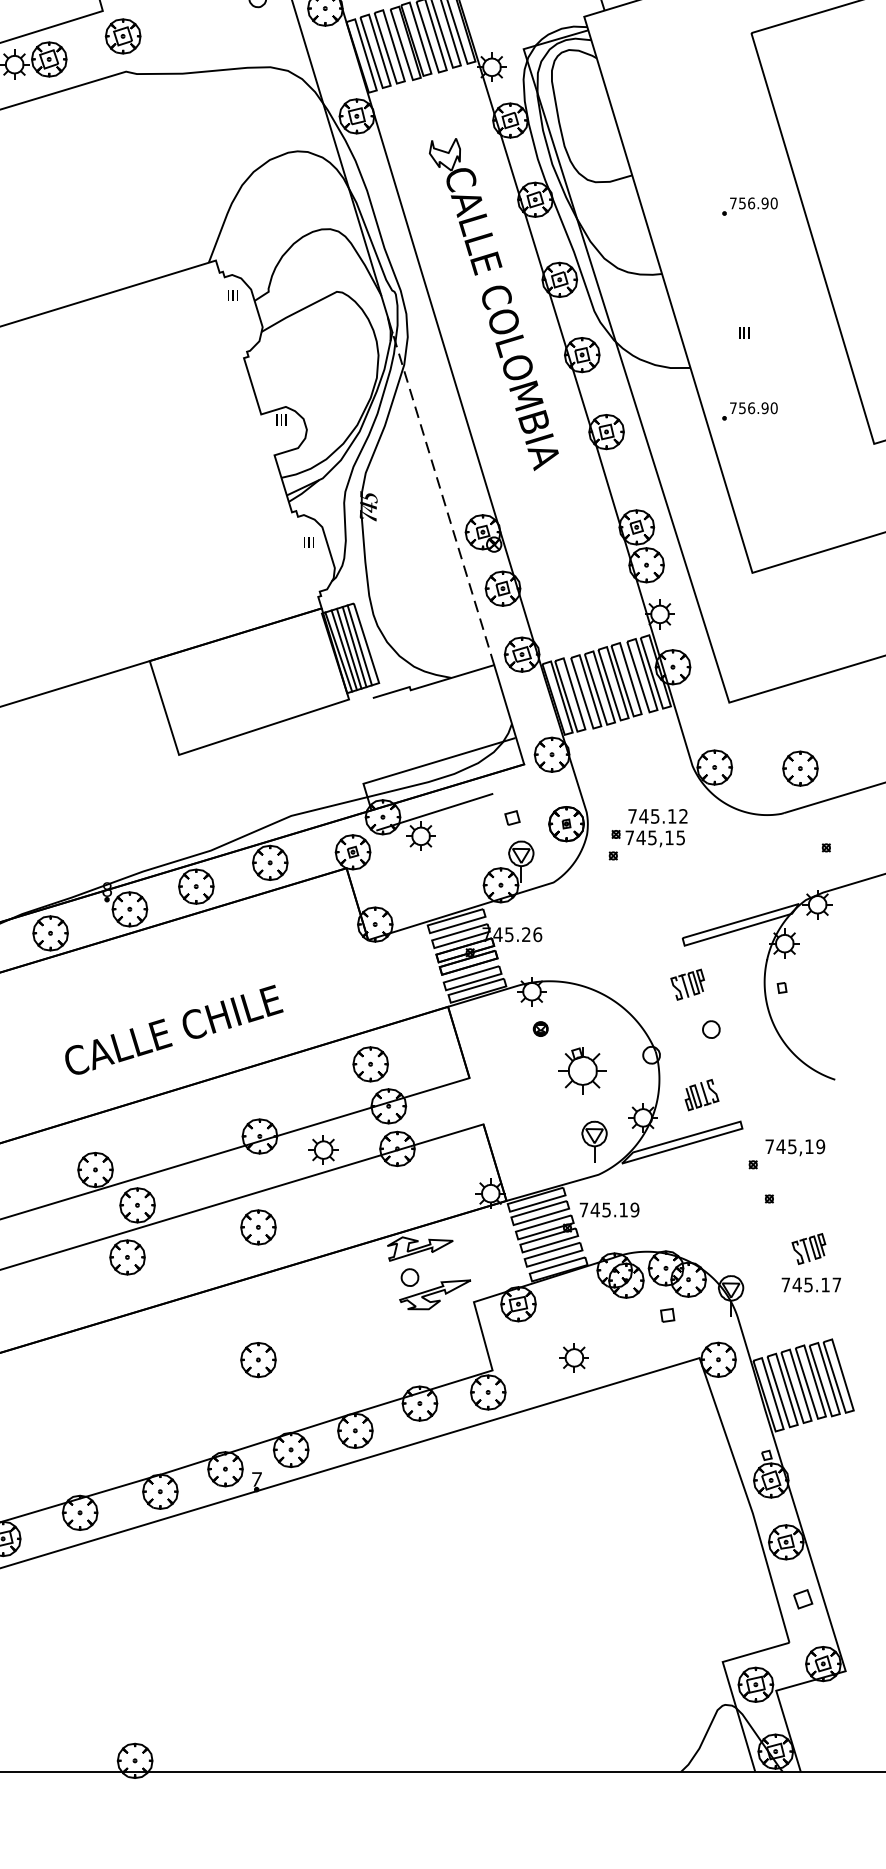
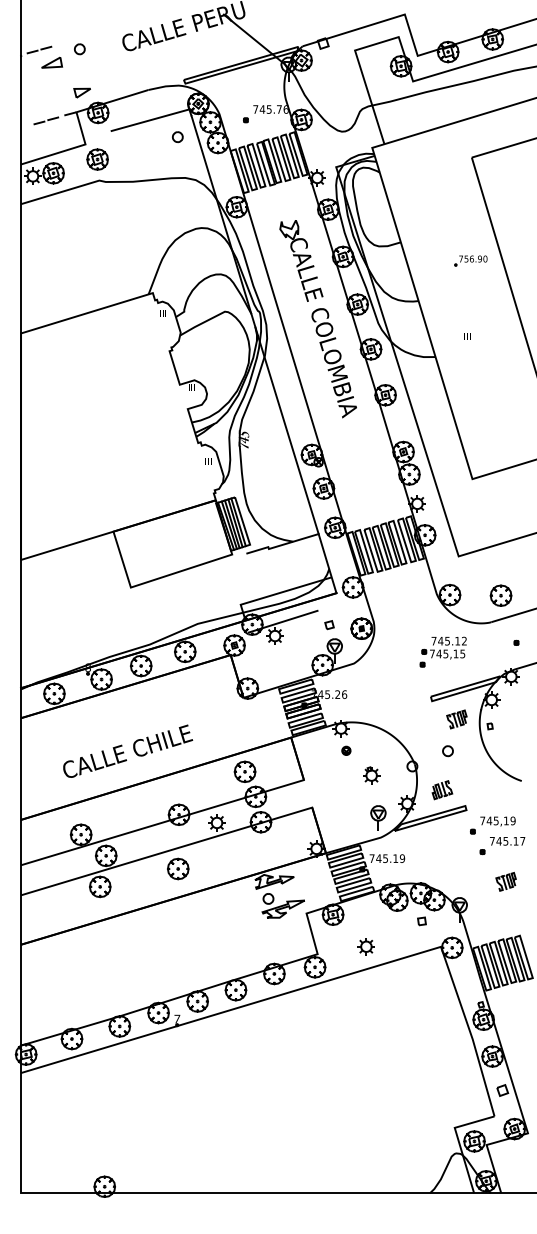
part: (749, 410) -> (470, 382), removed
line: (443, 497) -> (288, 434), dashed -> solid
part: (646, 833) -> (442, 651), moved
part: (687, 984) -> (456, 719), moved
part: (582, 1070) -> (371, 775), size x0.62
text: (811, 1285) -> (507, 841), moved
part: (258, 1359) -> (178, 947), removed

